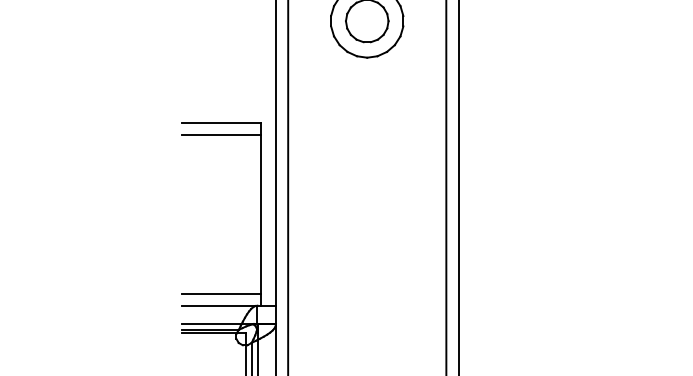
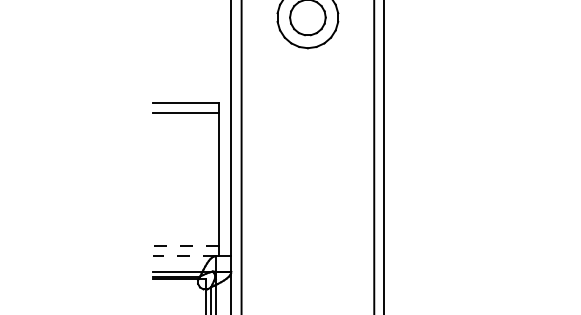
line: (221, 294) -> (185, 246), solid -> dashed
line: (220, 306) -> (184, 256), solid -> dashed

